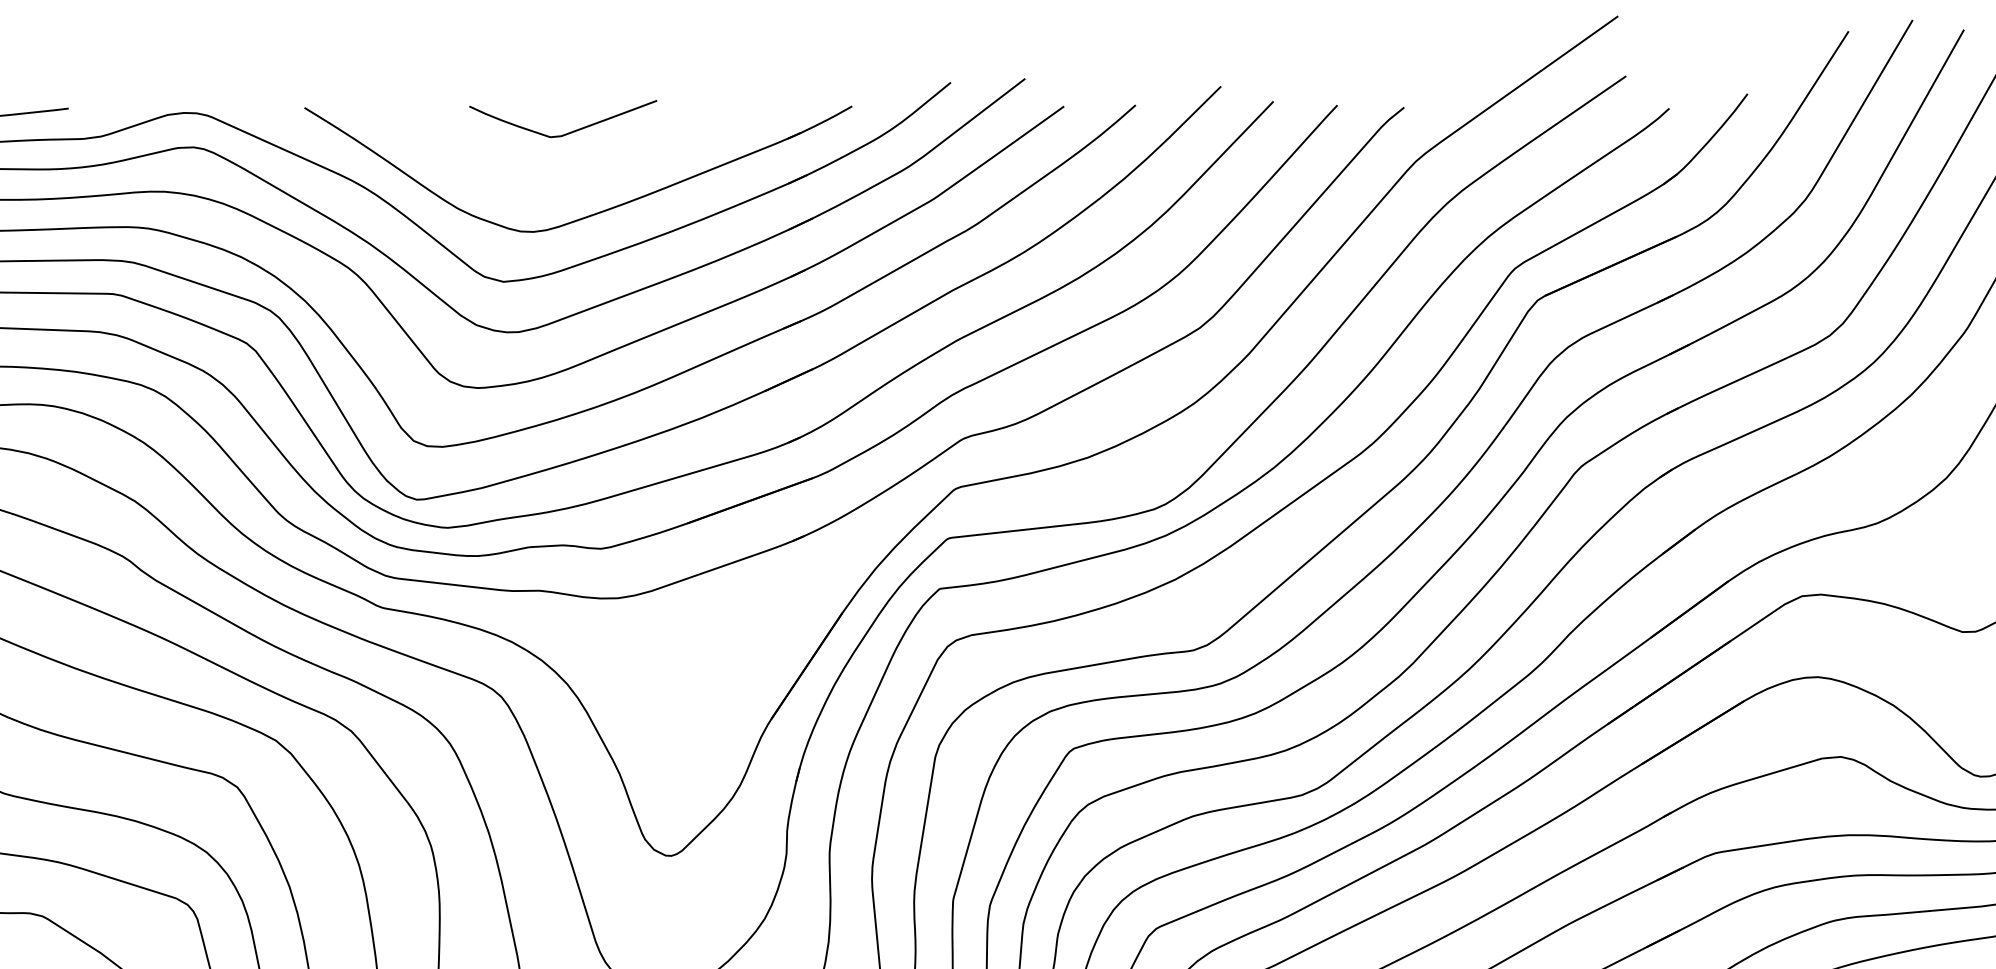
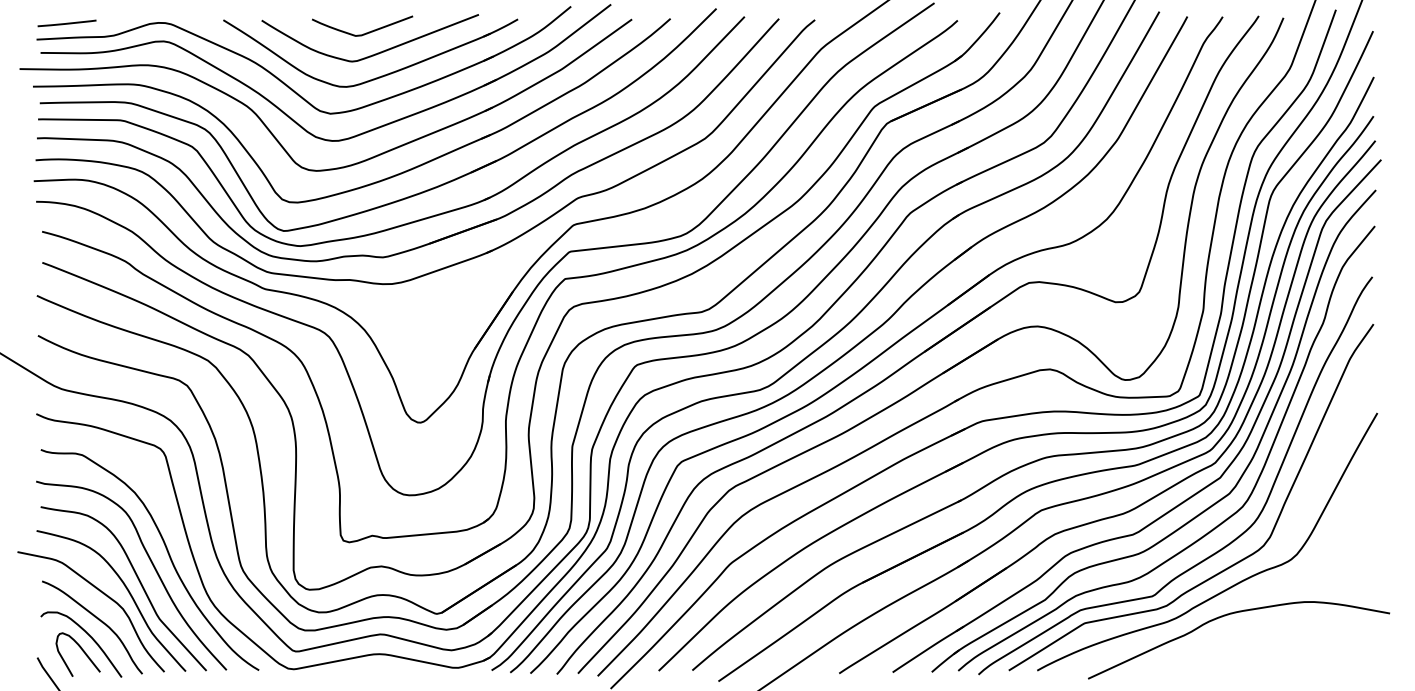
curve: (590, 167) -> (377, 52), added

